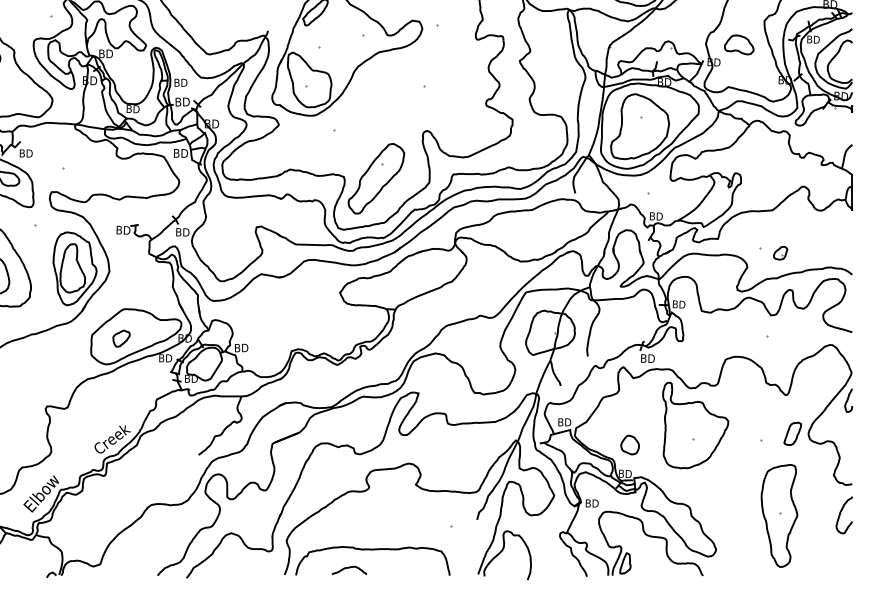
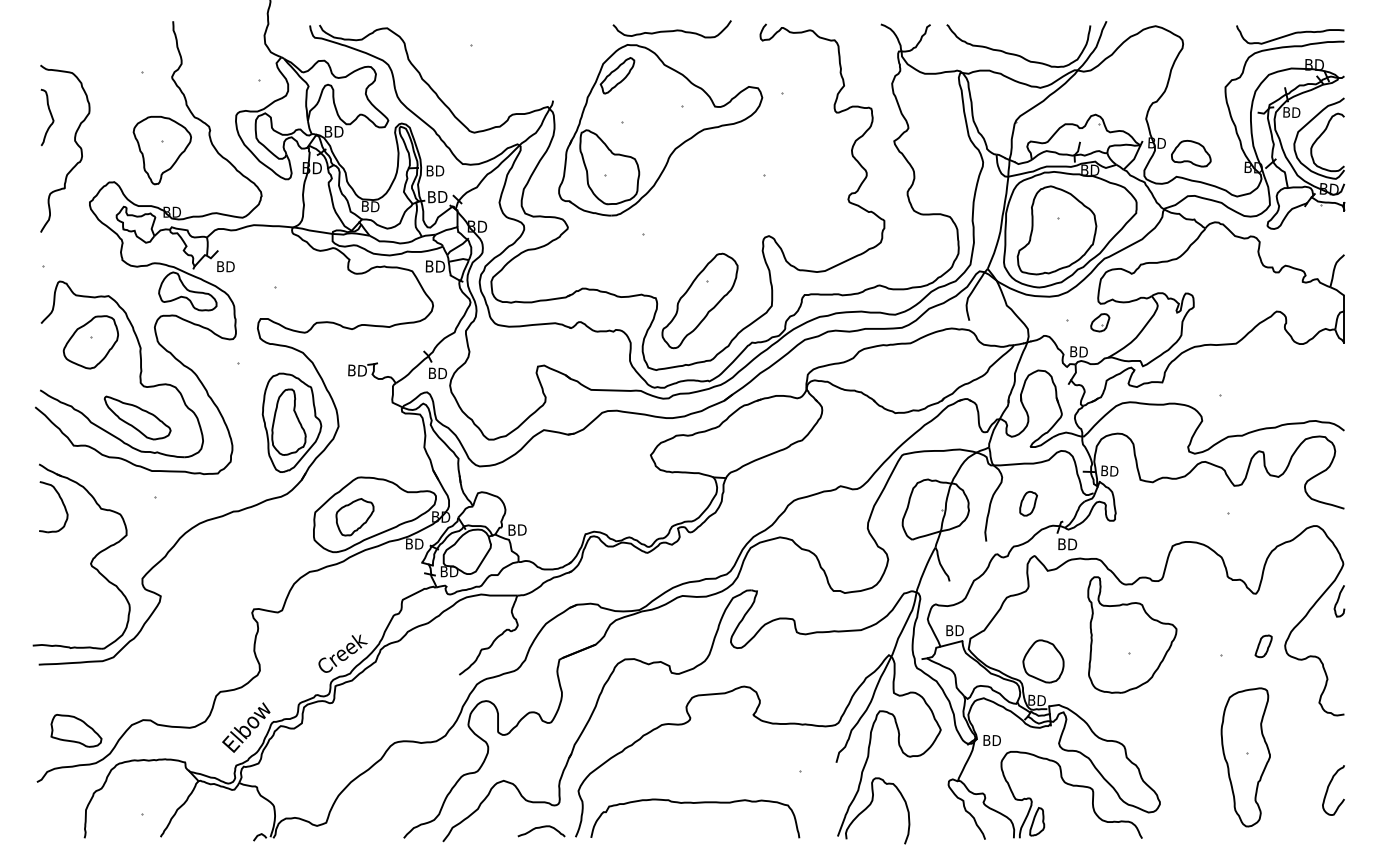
part: (739, 44) -> (1191, 153), moved
part: (780, 253) -> (1100, 322), moved
part: (619, 328) -> (1028, 503), added
part: (121, 338) -> (354, 517), size x1.67
part: (792, 434) -> (1263, 646), size x0.71
part: (630, 445) -> (1043, 661), size x1.67
curve: (840, 515) -> (1328, 790), moved
curve: (349, 568) -> (541, 828), moved

